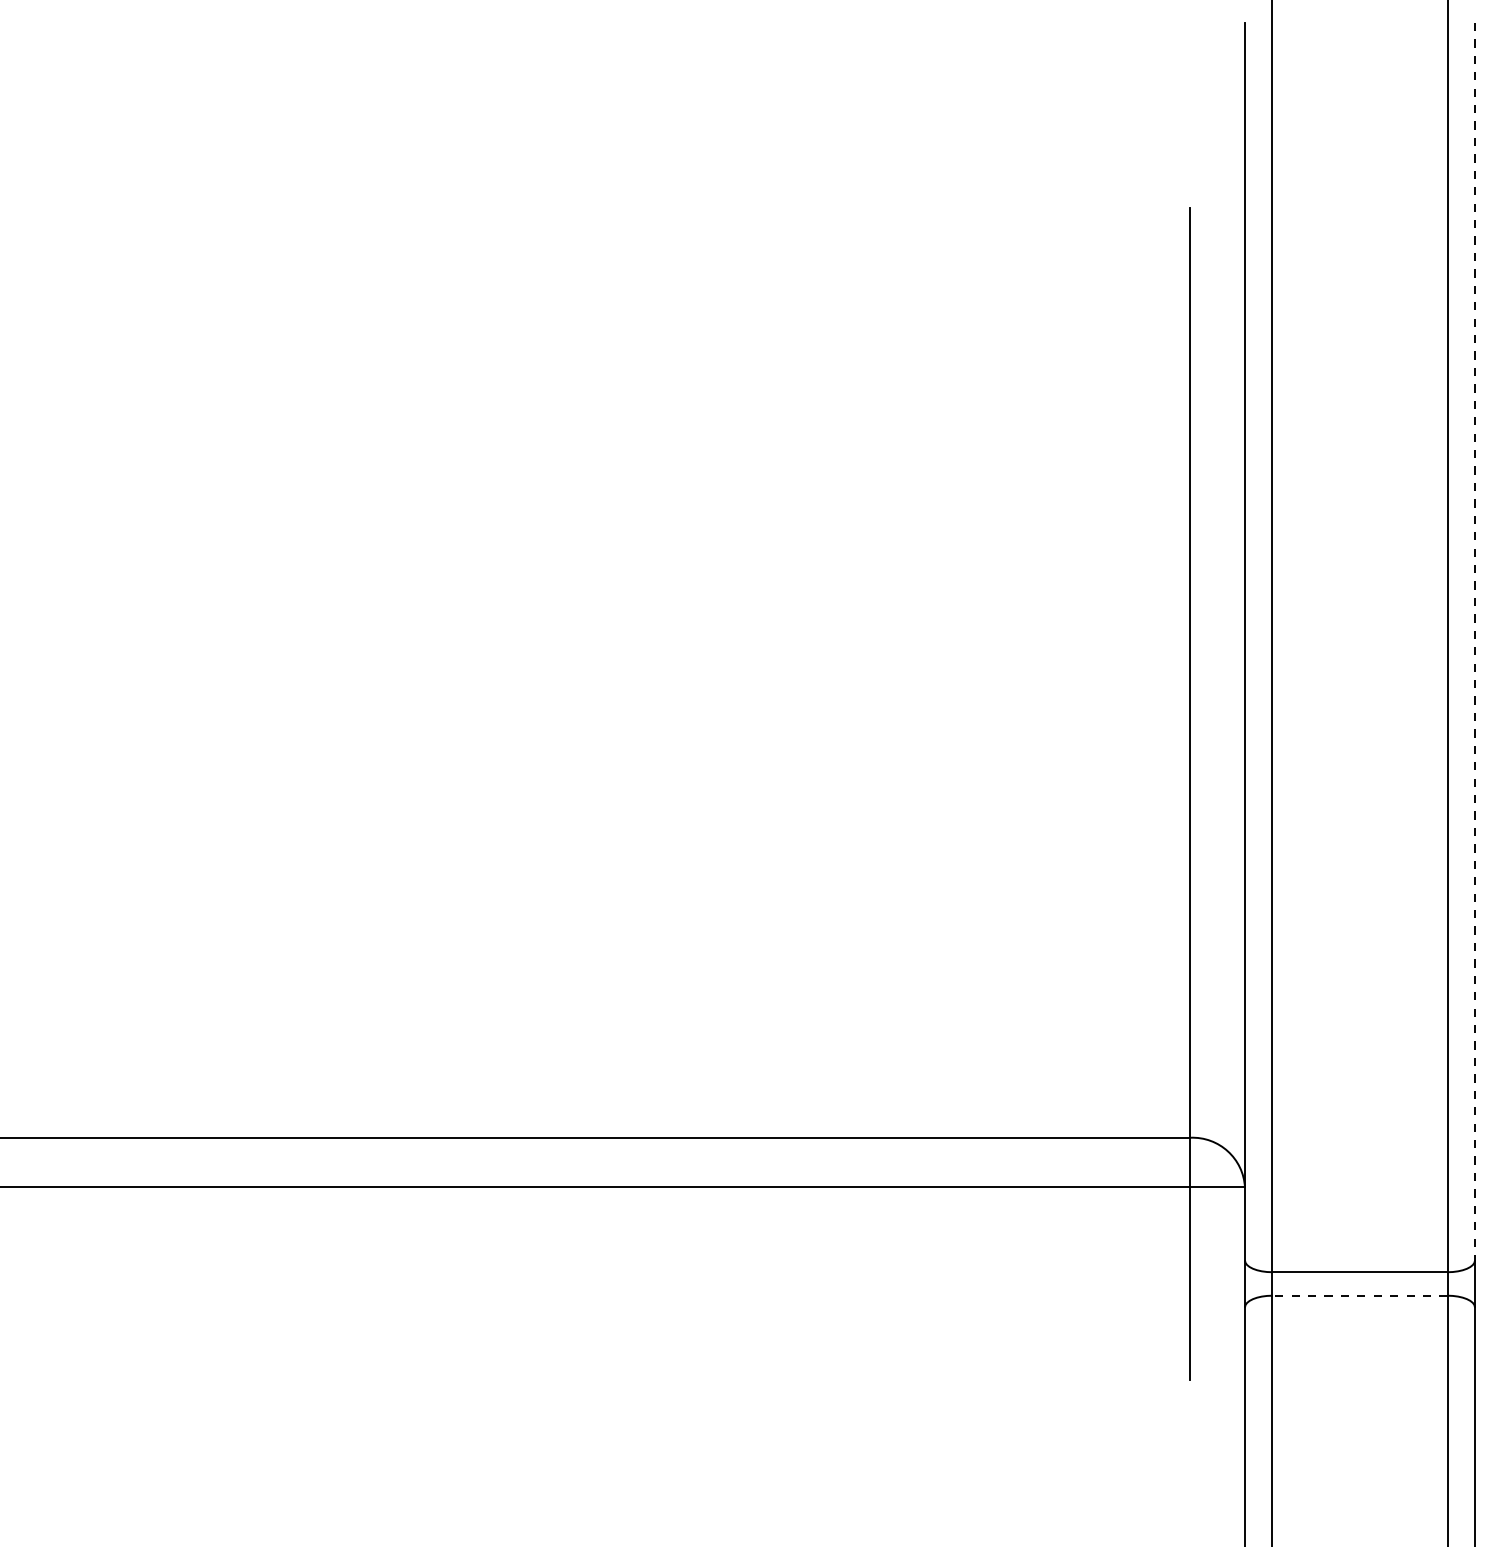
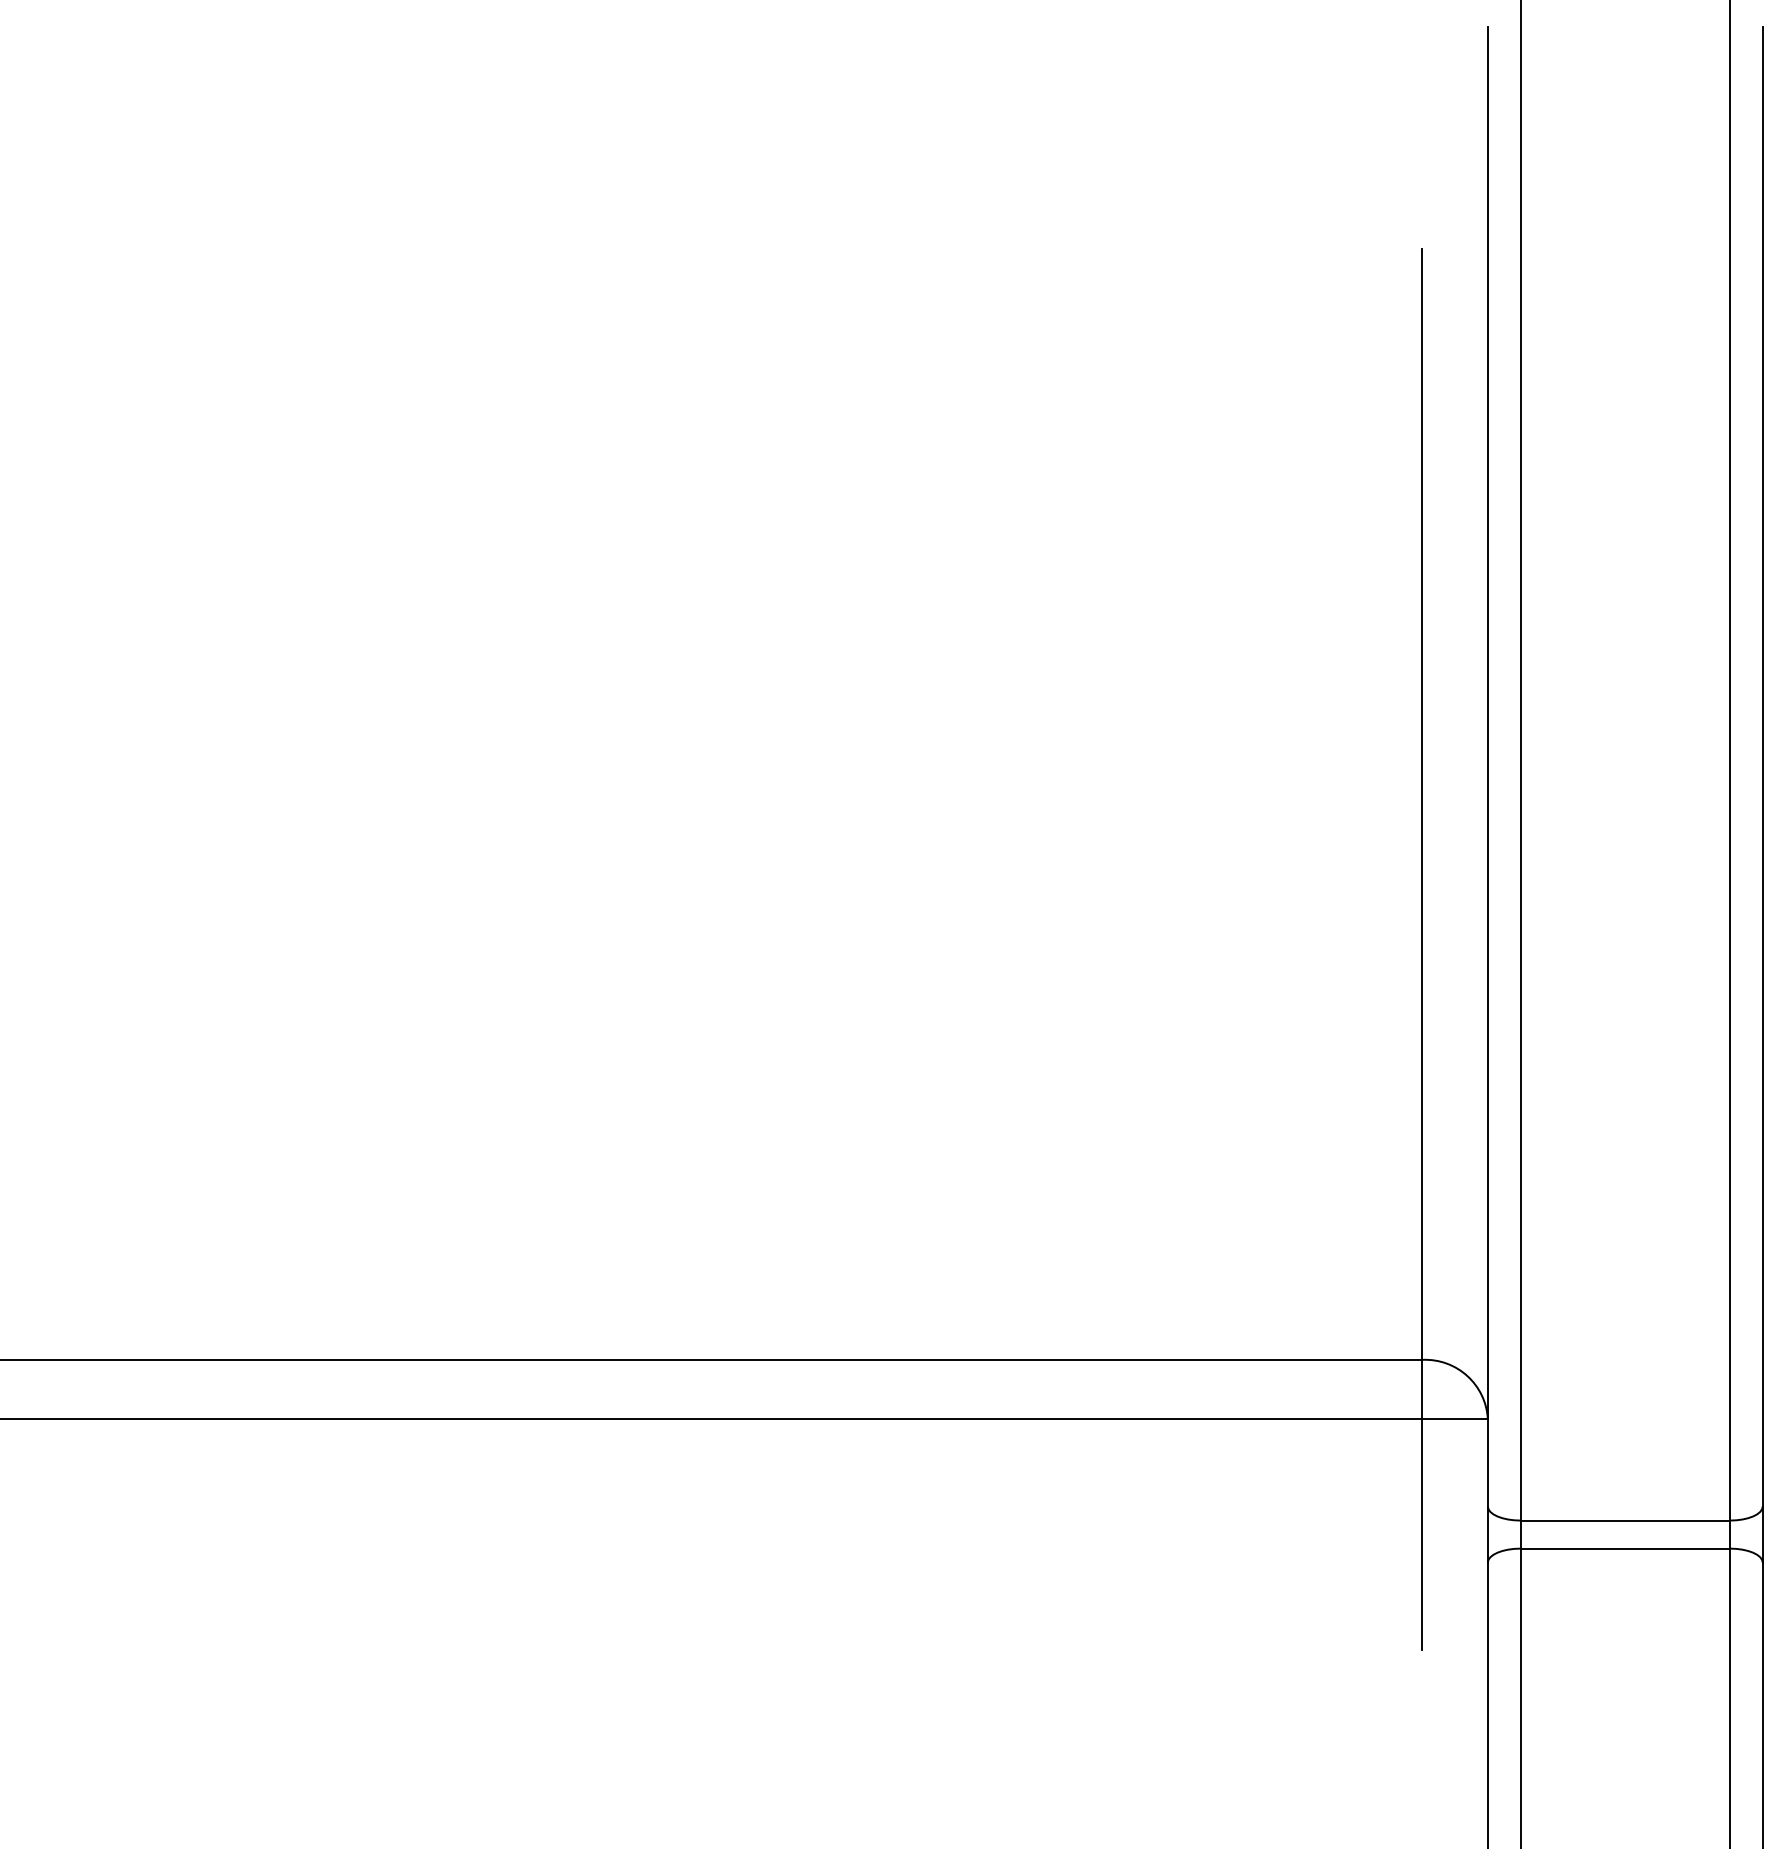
line: (1474, 641) -> (1762, 766), dashed -> solid
line: (1360, 1295) -> (1625, 1548), dashed -> solid

